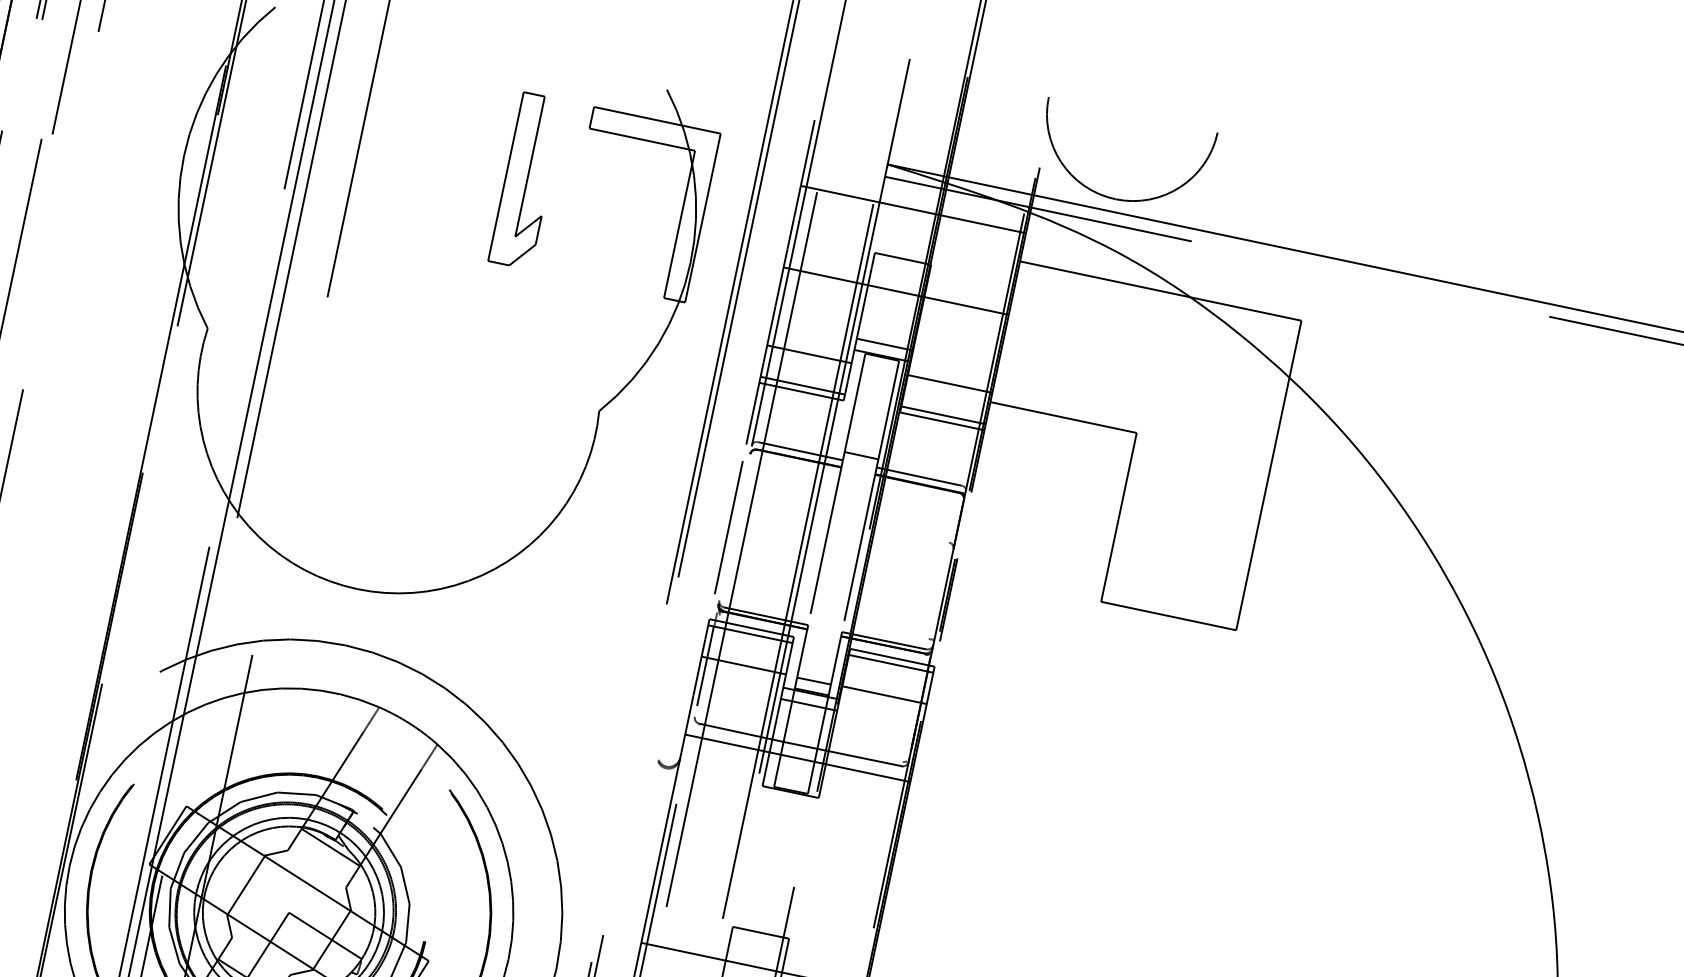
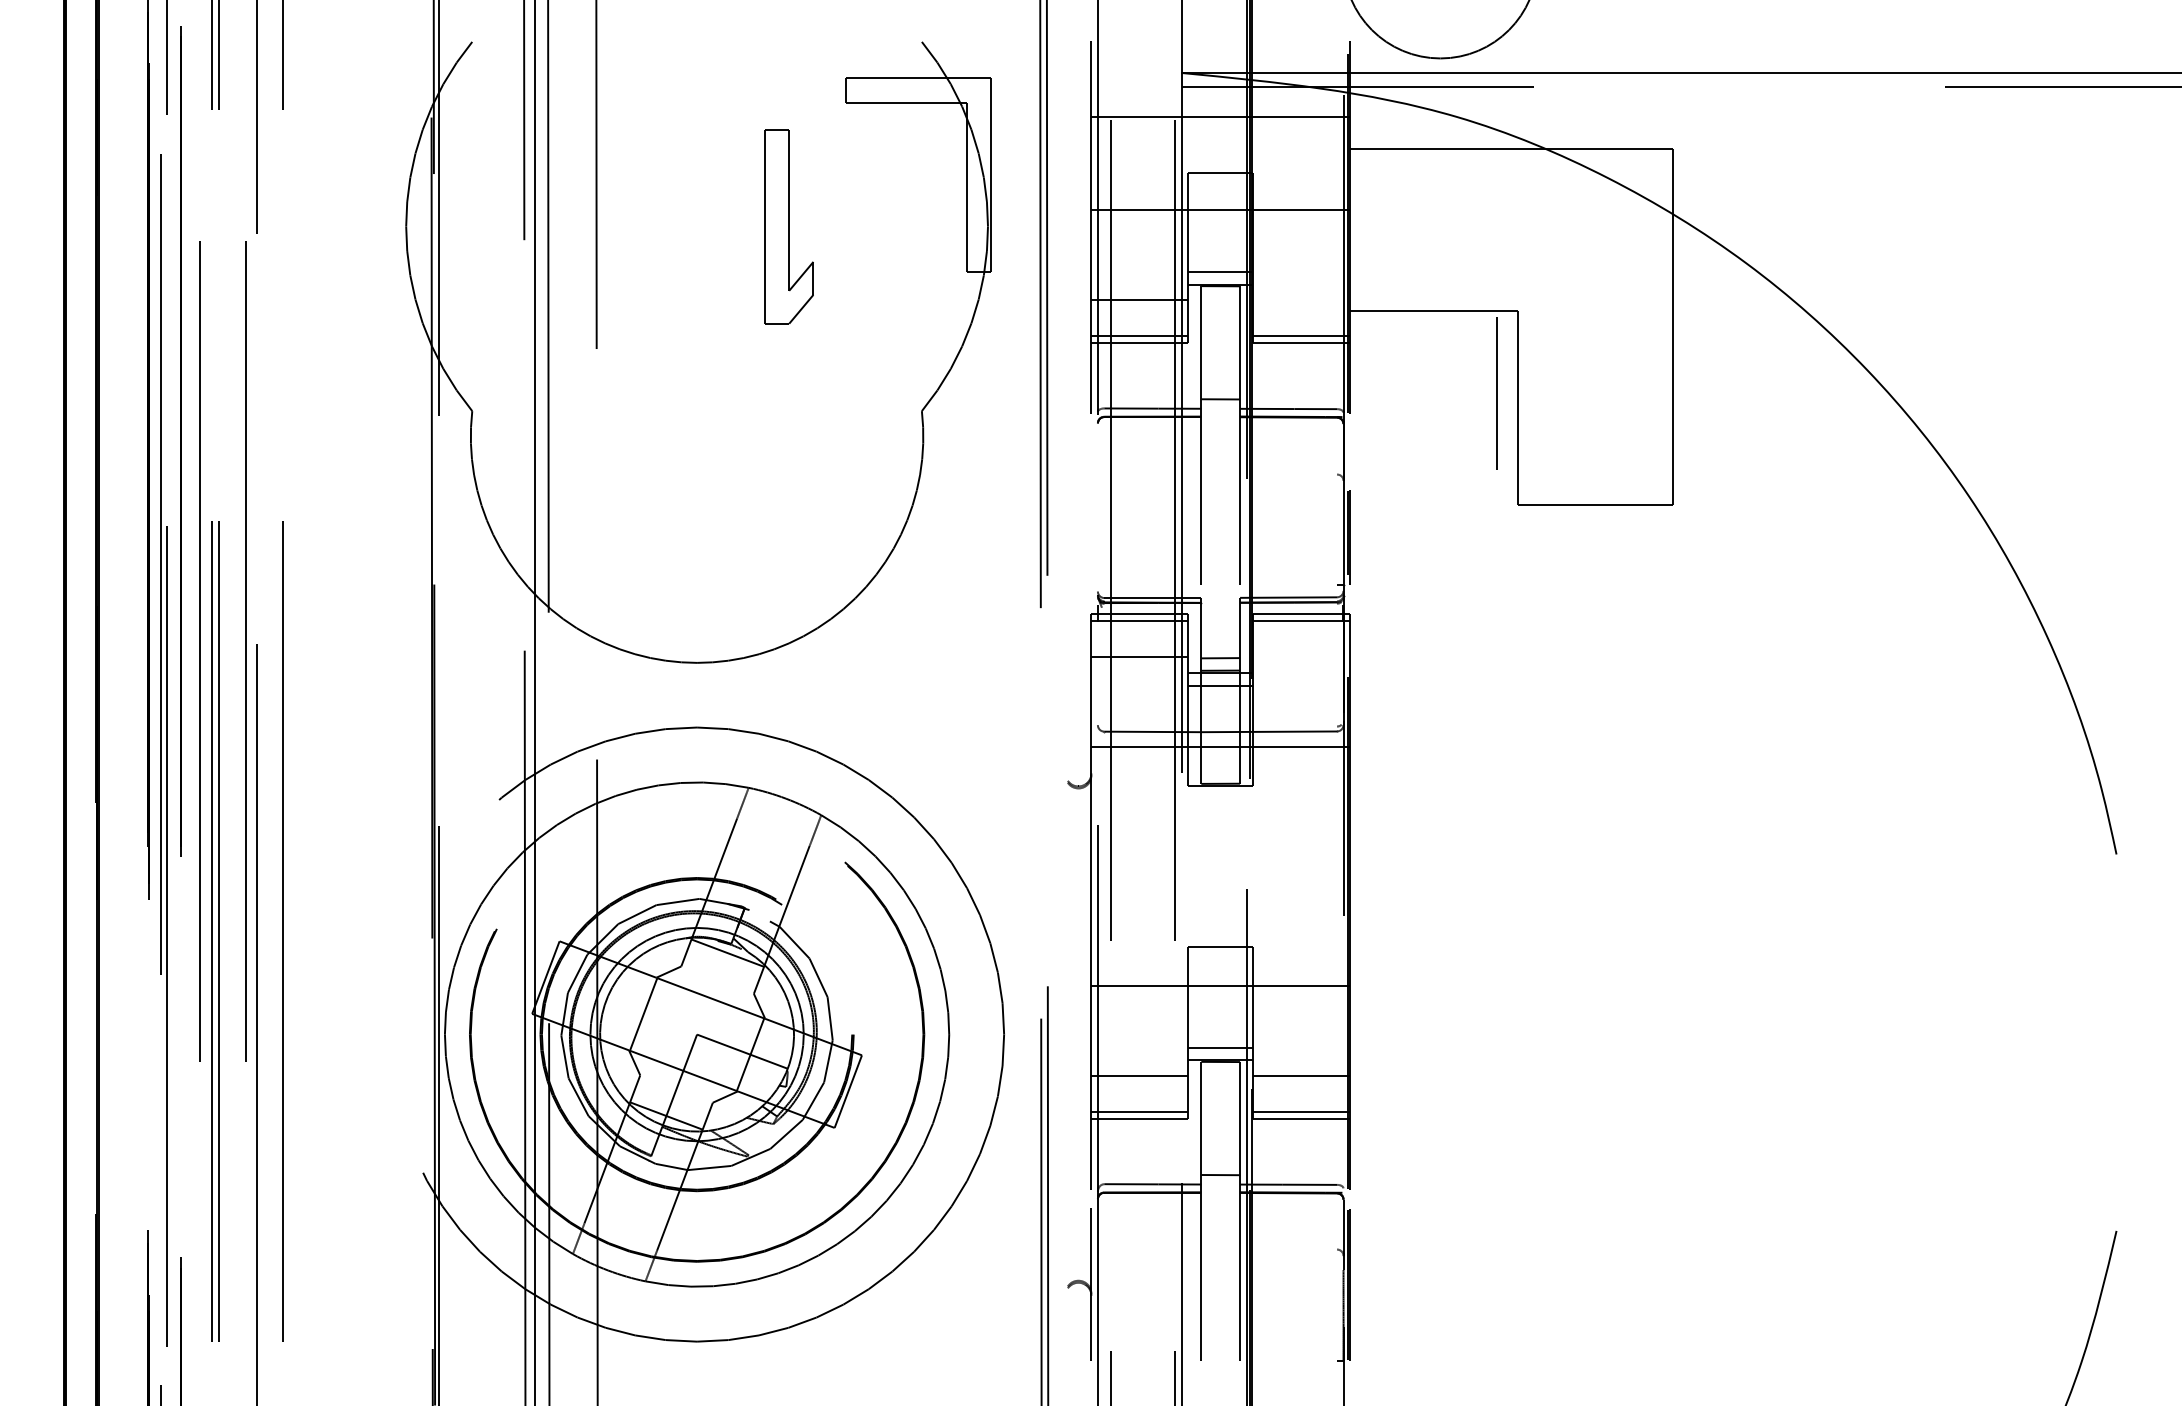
part: (526, 180) -> (788, 226), moved
line: (950, 383) -> (1301, 299), removed
line: (727, 527) -> (1496, 393), moved
line: (705, 665) -> (1097, 666), removed
line: (884, 695) -> (1301, 657), removed

